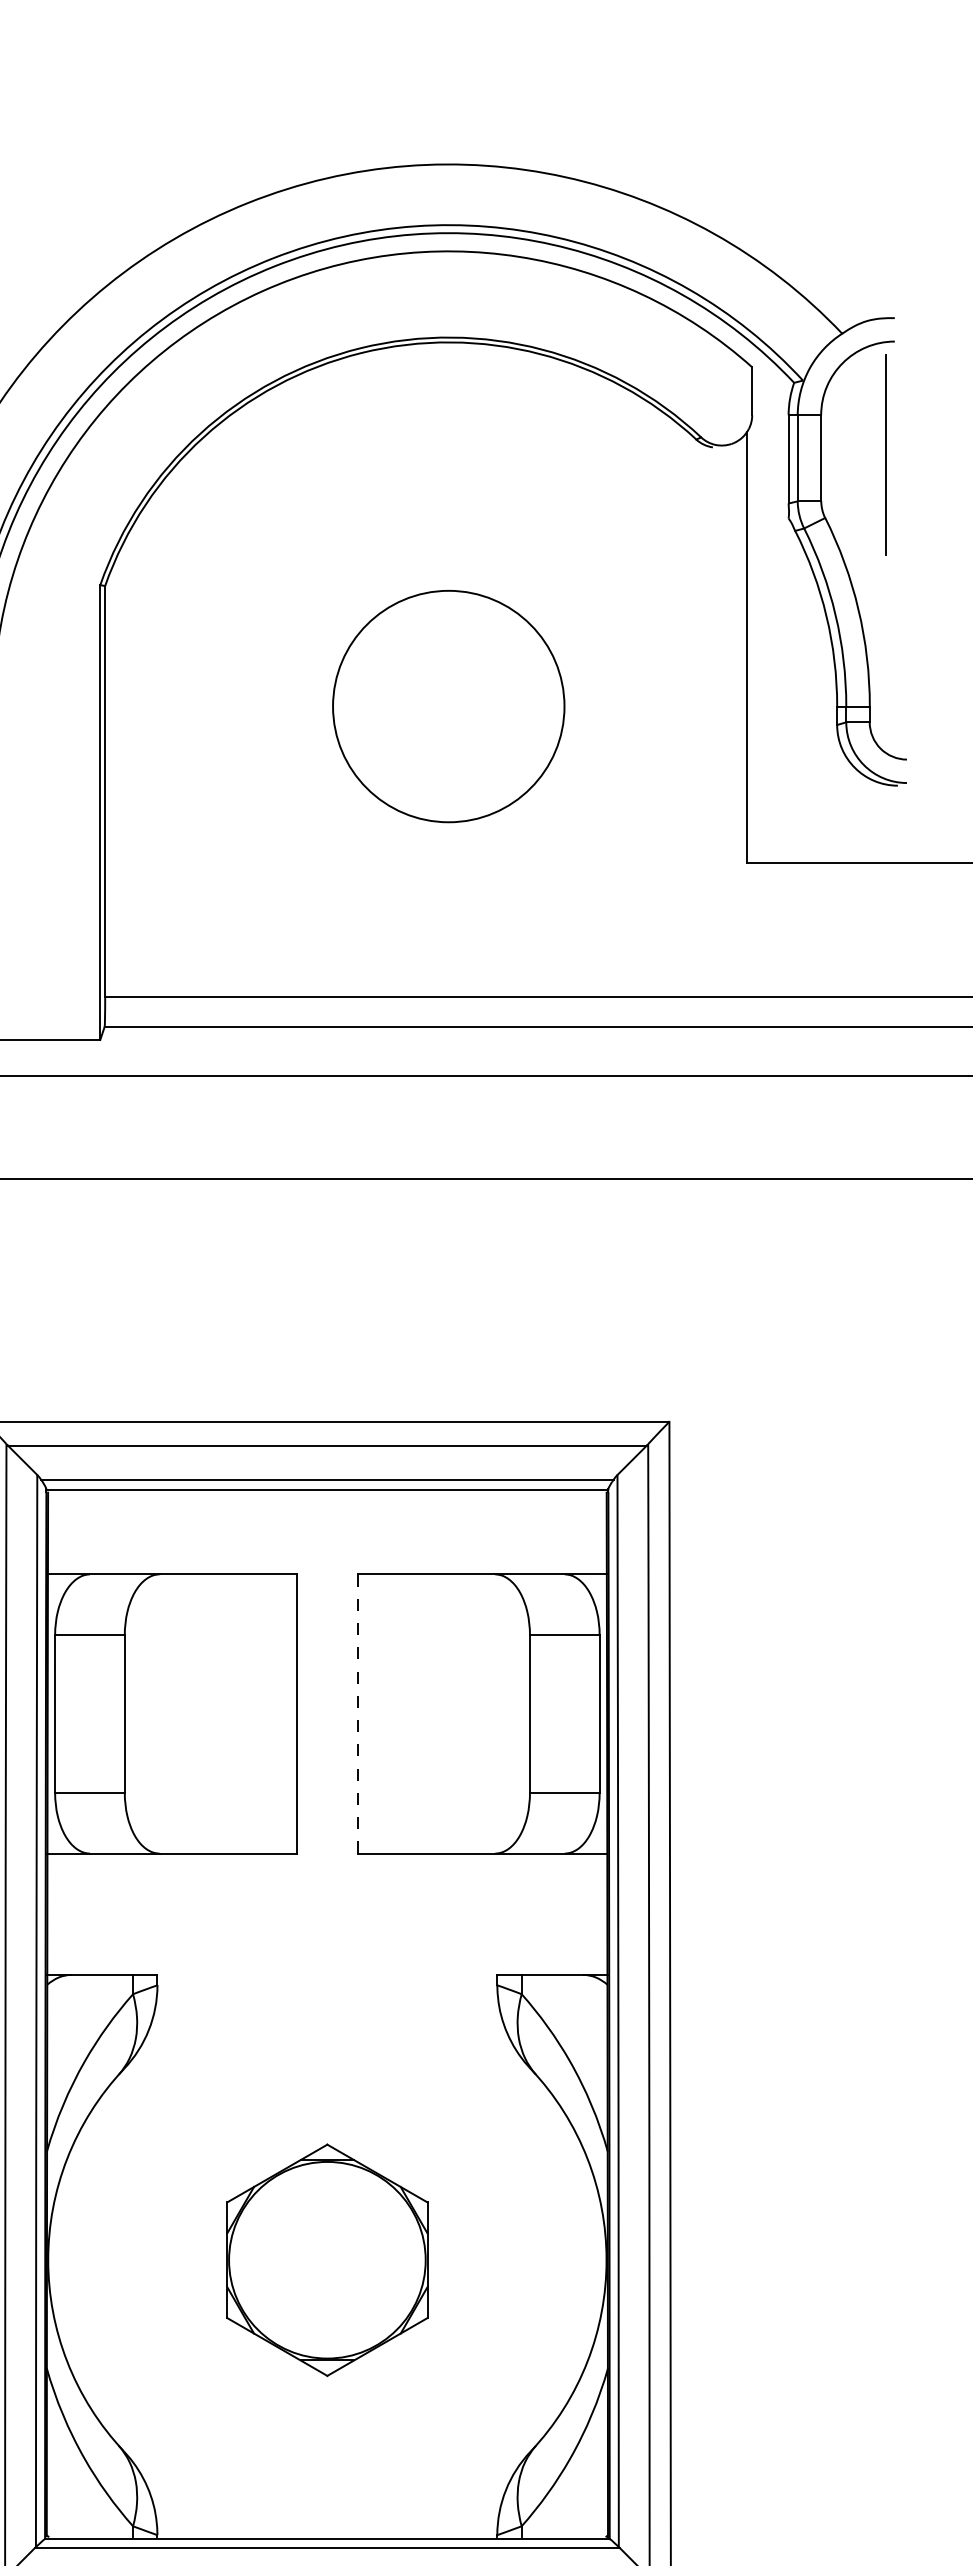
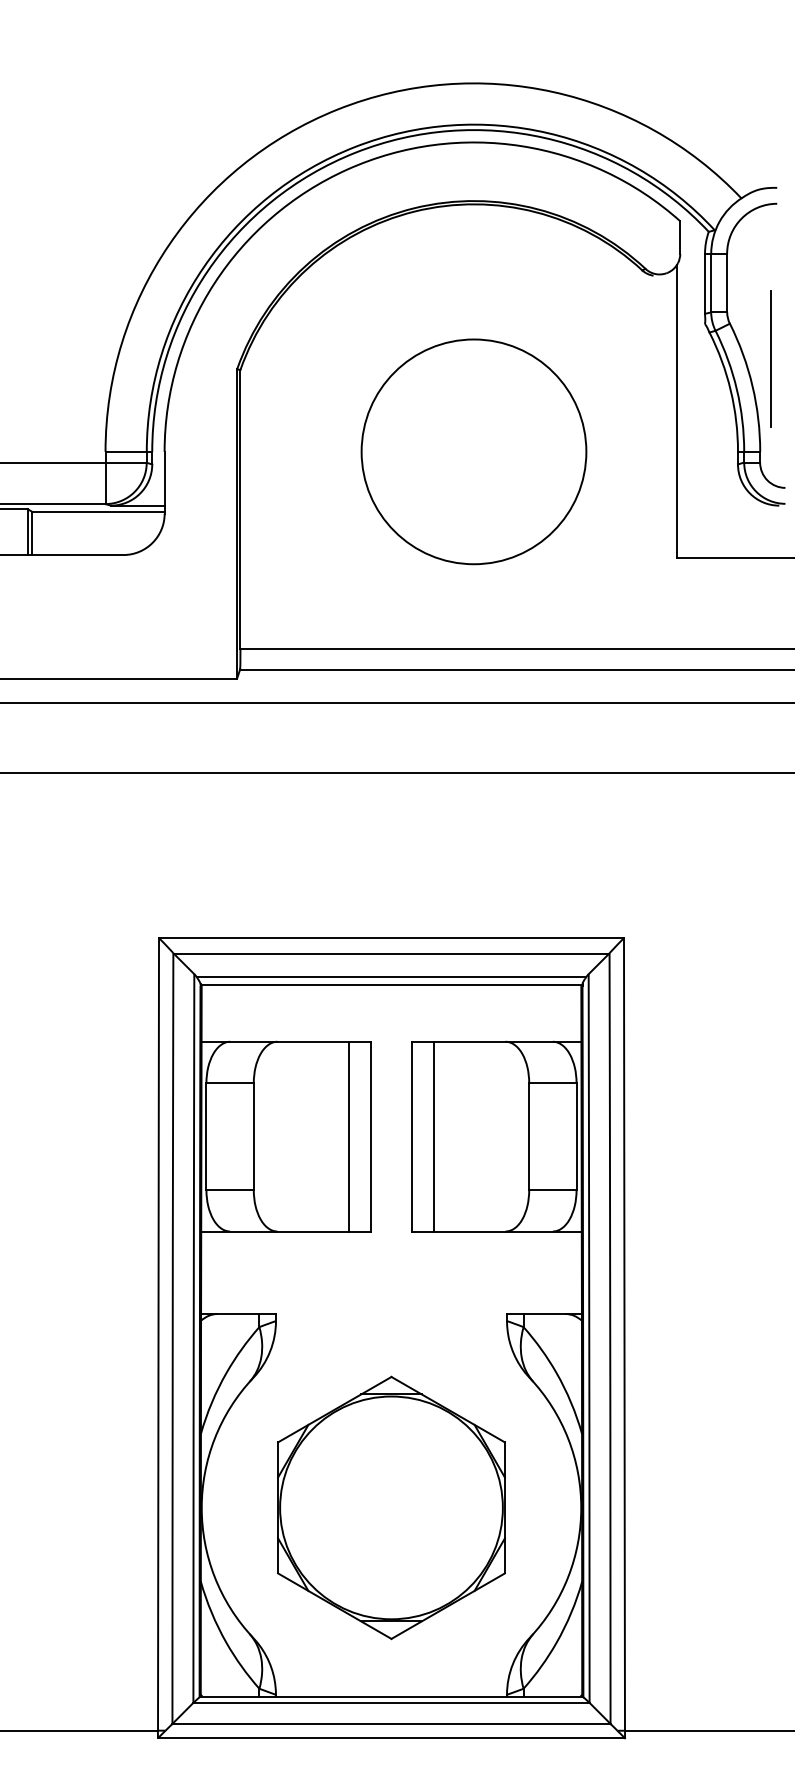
line: (884, 454) -> (770, 358), moved
circle: (448, 706) -> (473, 451), size x1.43
line: (264, 1713) -> (348, 1136), added
line: (358, 1713) -> (412, 1136), dashed -> solid
line: (390, 1713) -> (434, 1136), added
part: (327, 2259) -> (391, 1507), size x1.67

